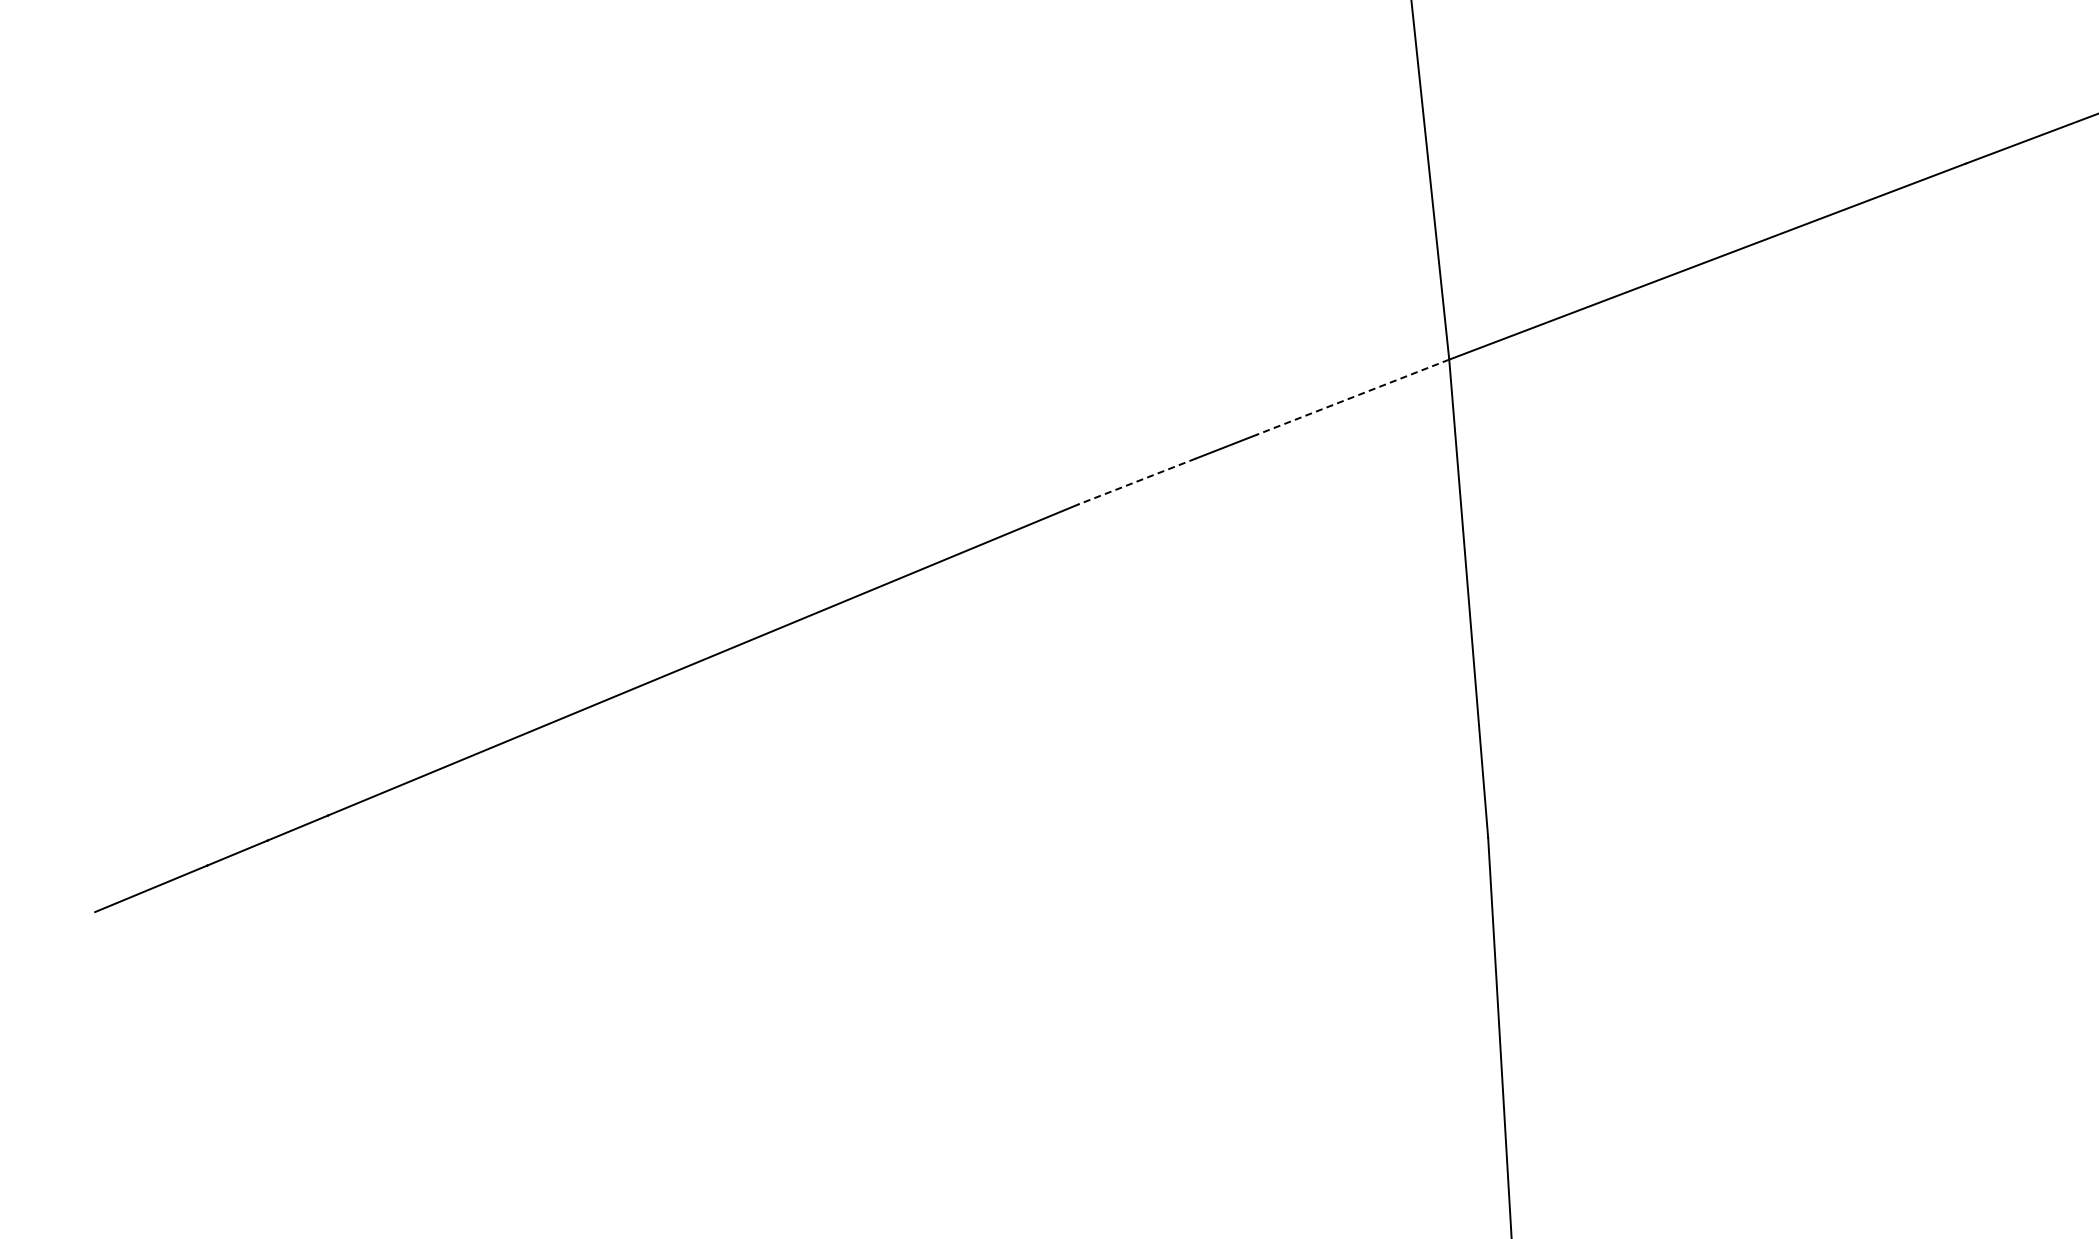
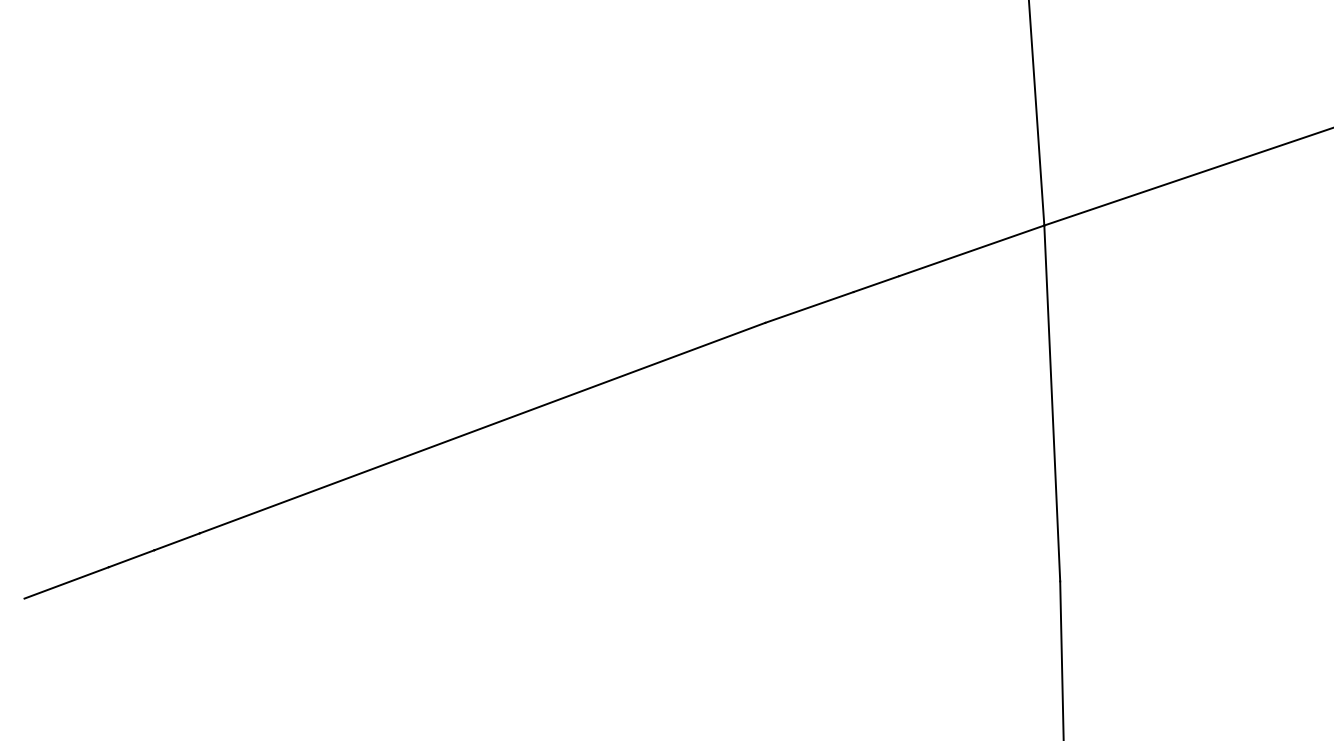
line: (1352, 397) -> (971, 250), dashed -> solid
line: (1136, 481) -> (808, 307), dashed -> solid

